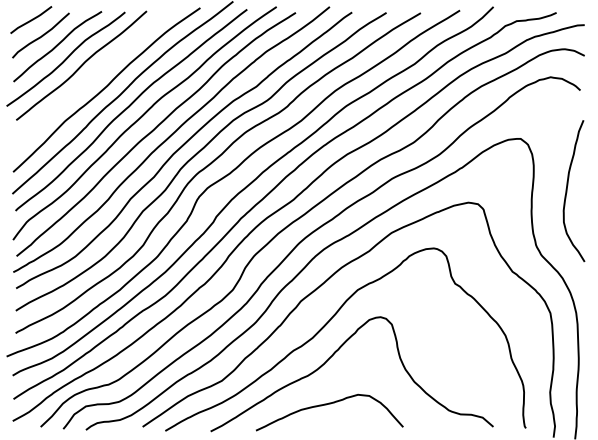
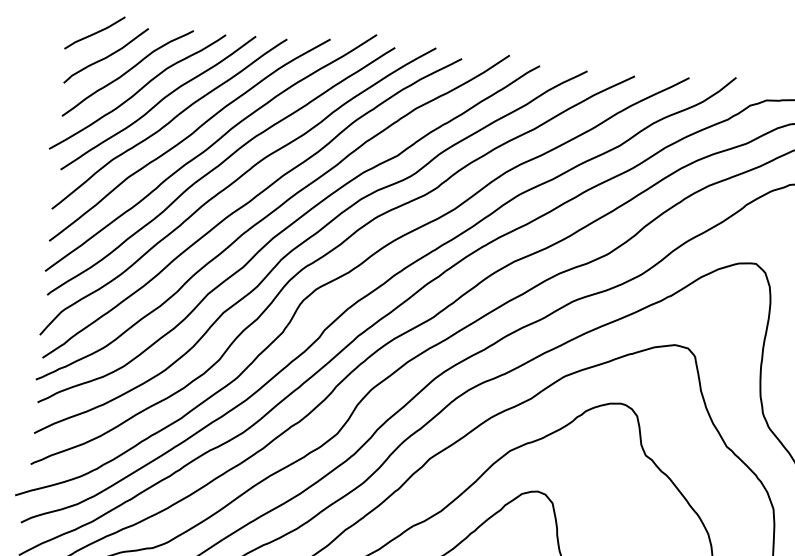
curve: (90, 79) -> (168, 123), added

